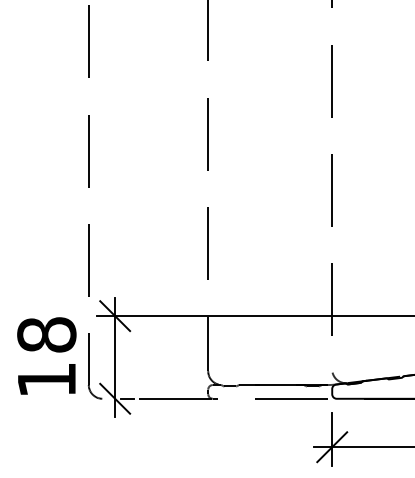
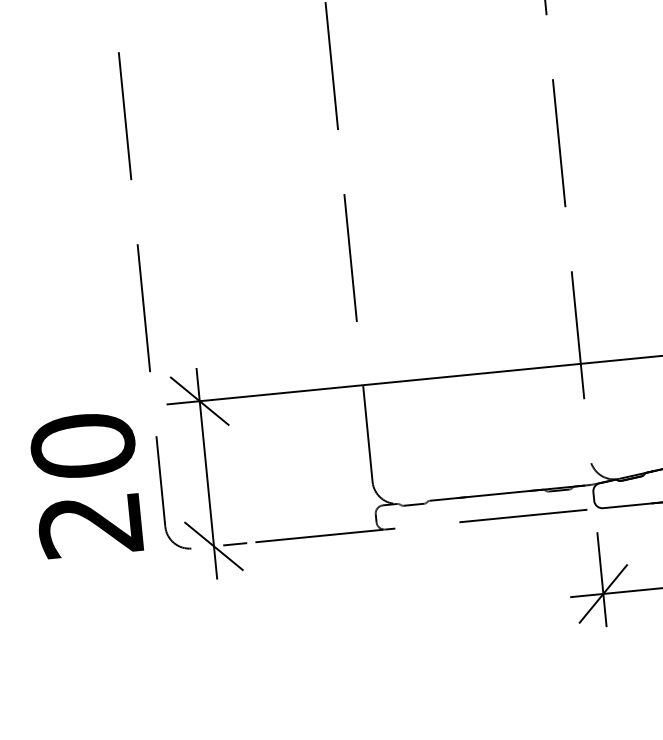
text: (46, 357) -> (86, 485), 18 -> 20

